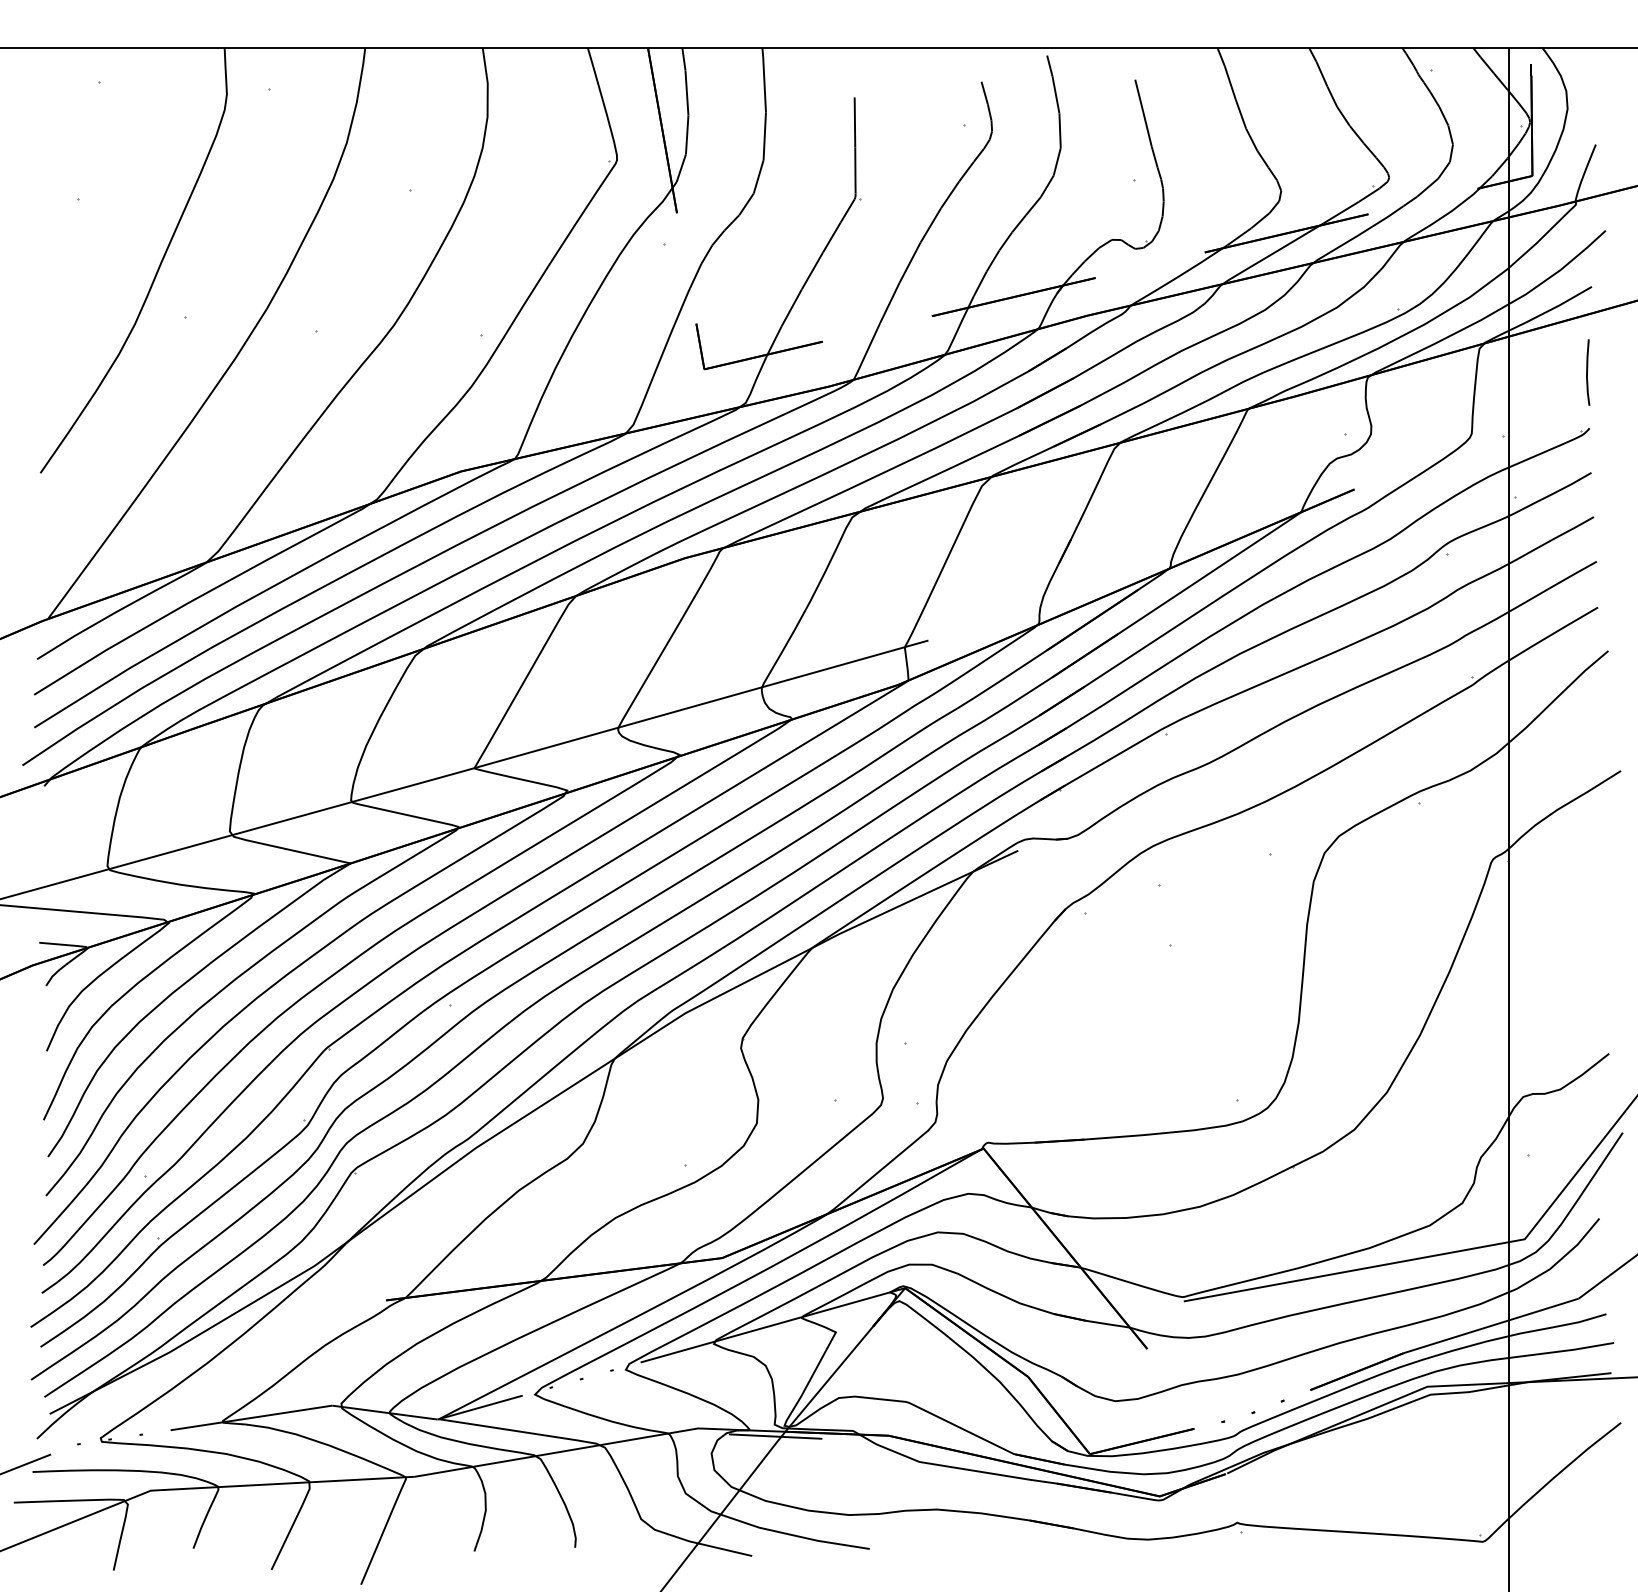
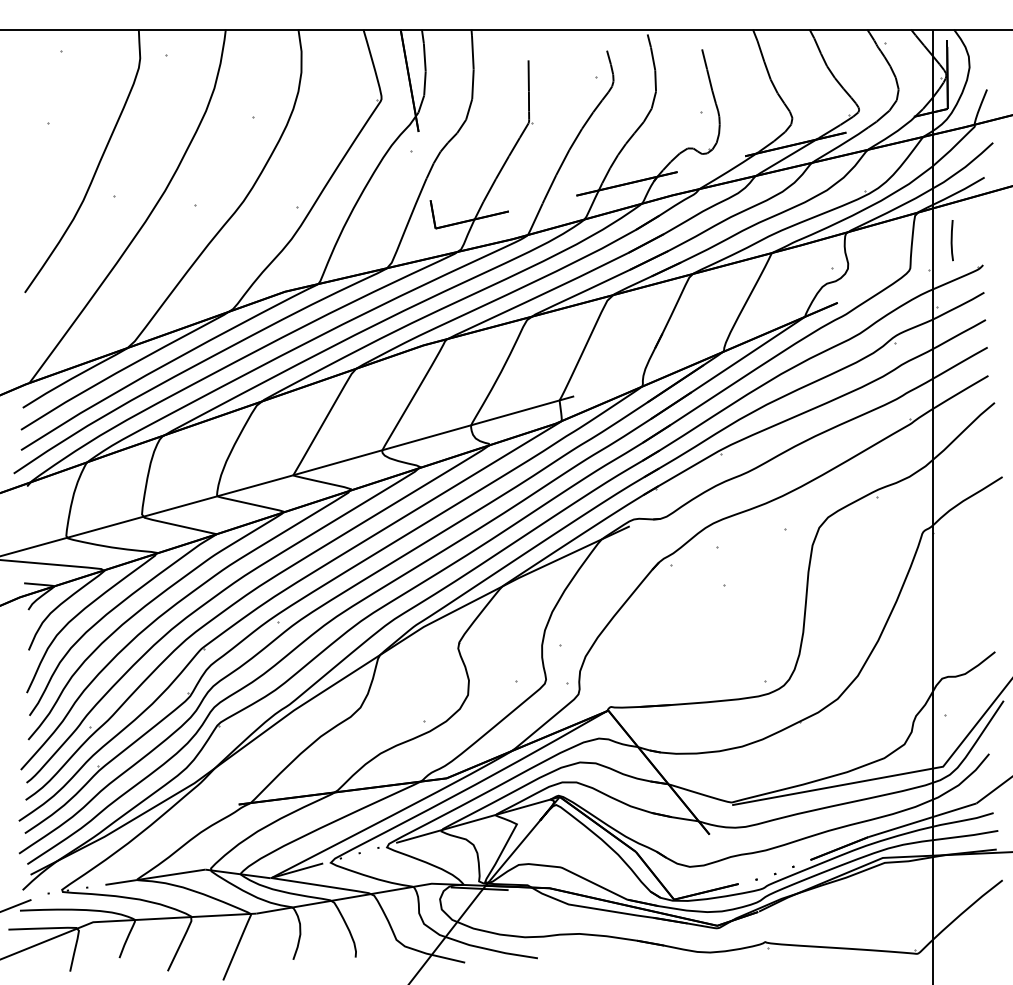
line: (1586, 372) -> (951, 240), moved

